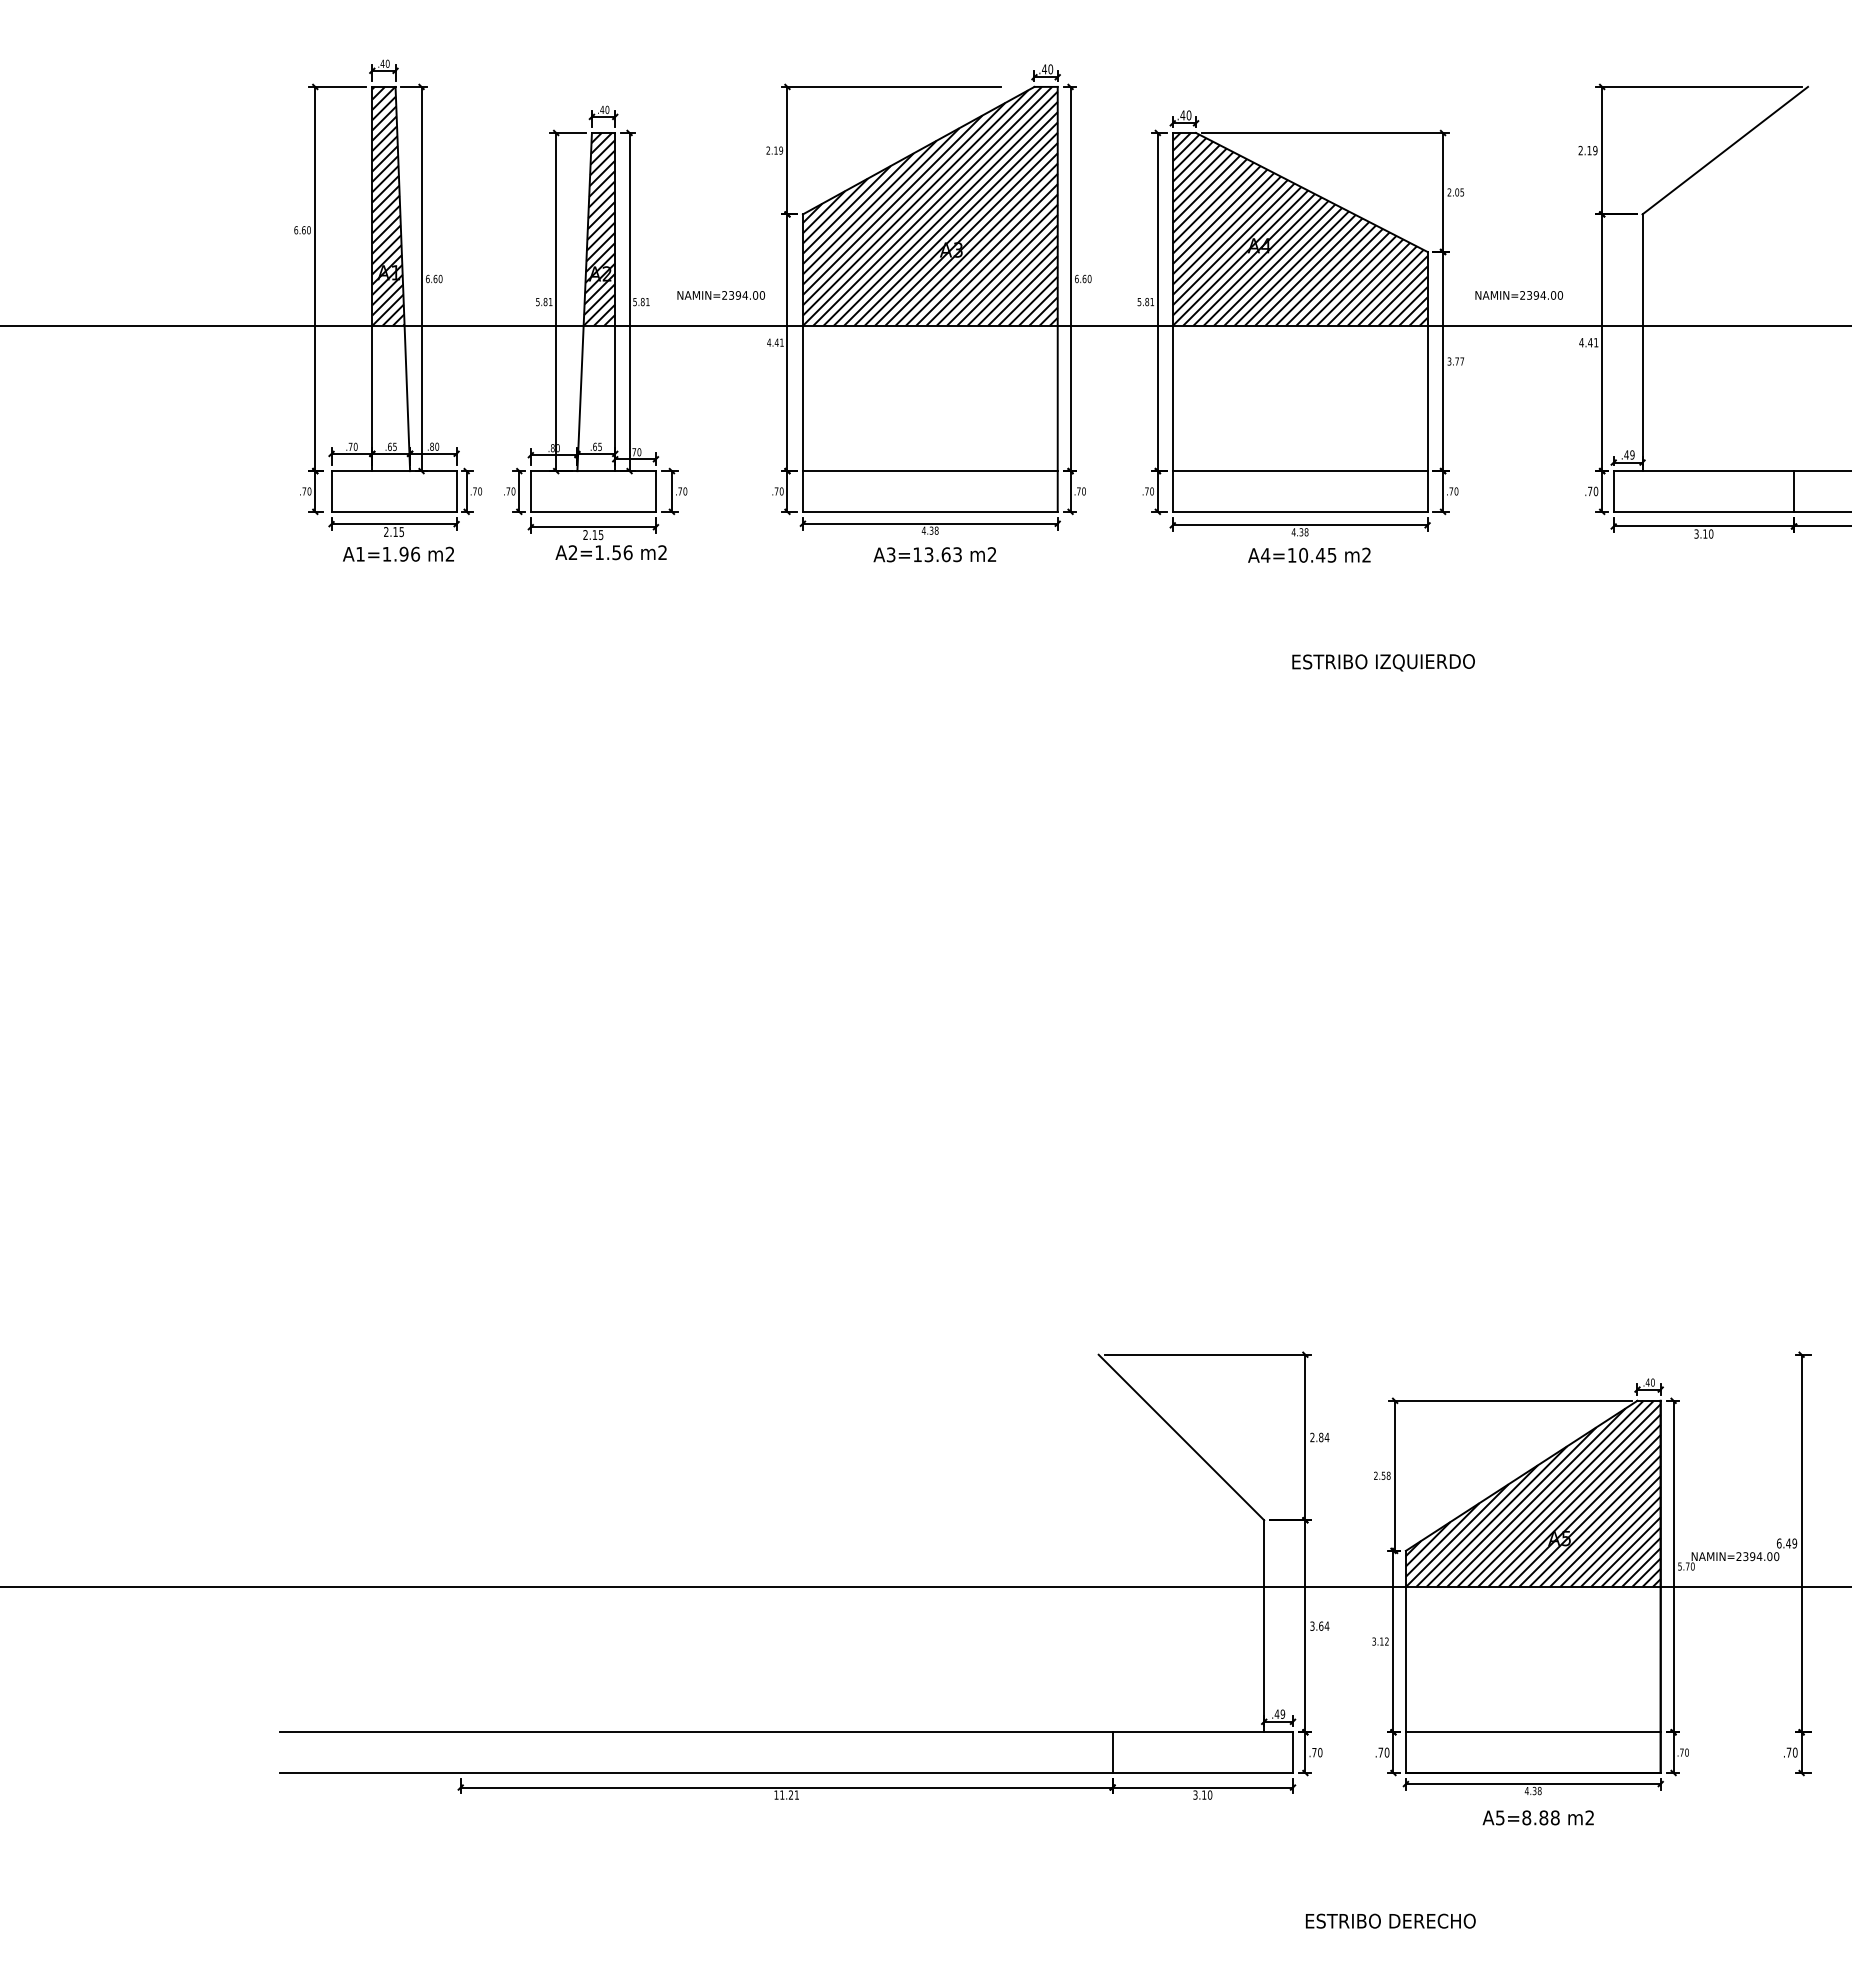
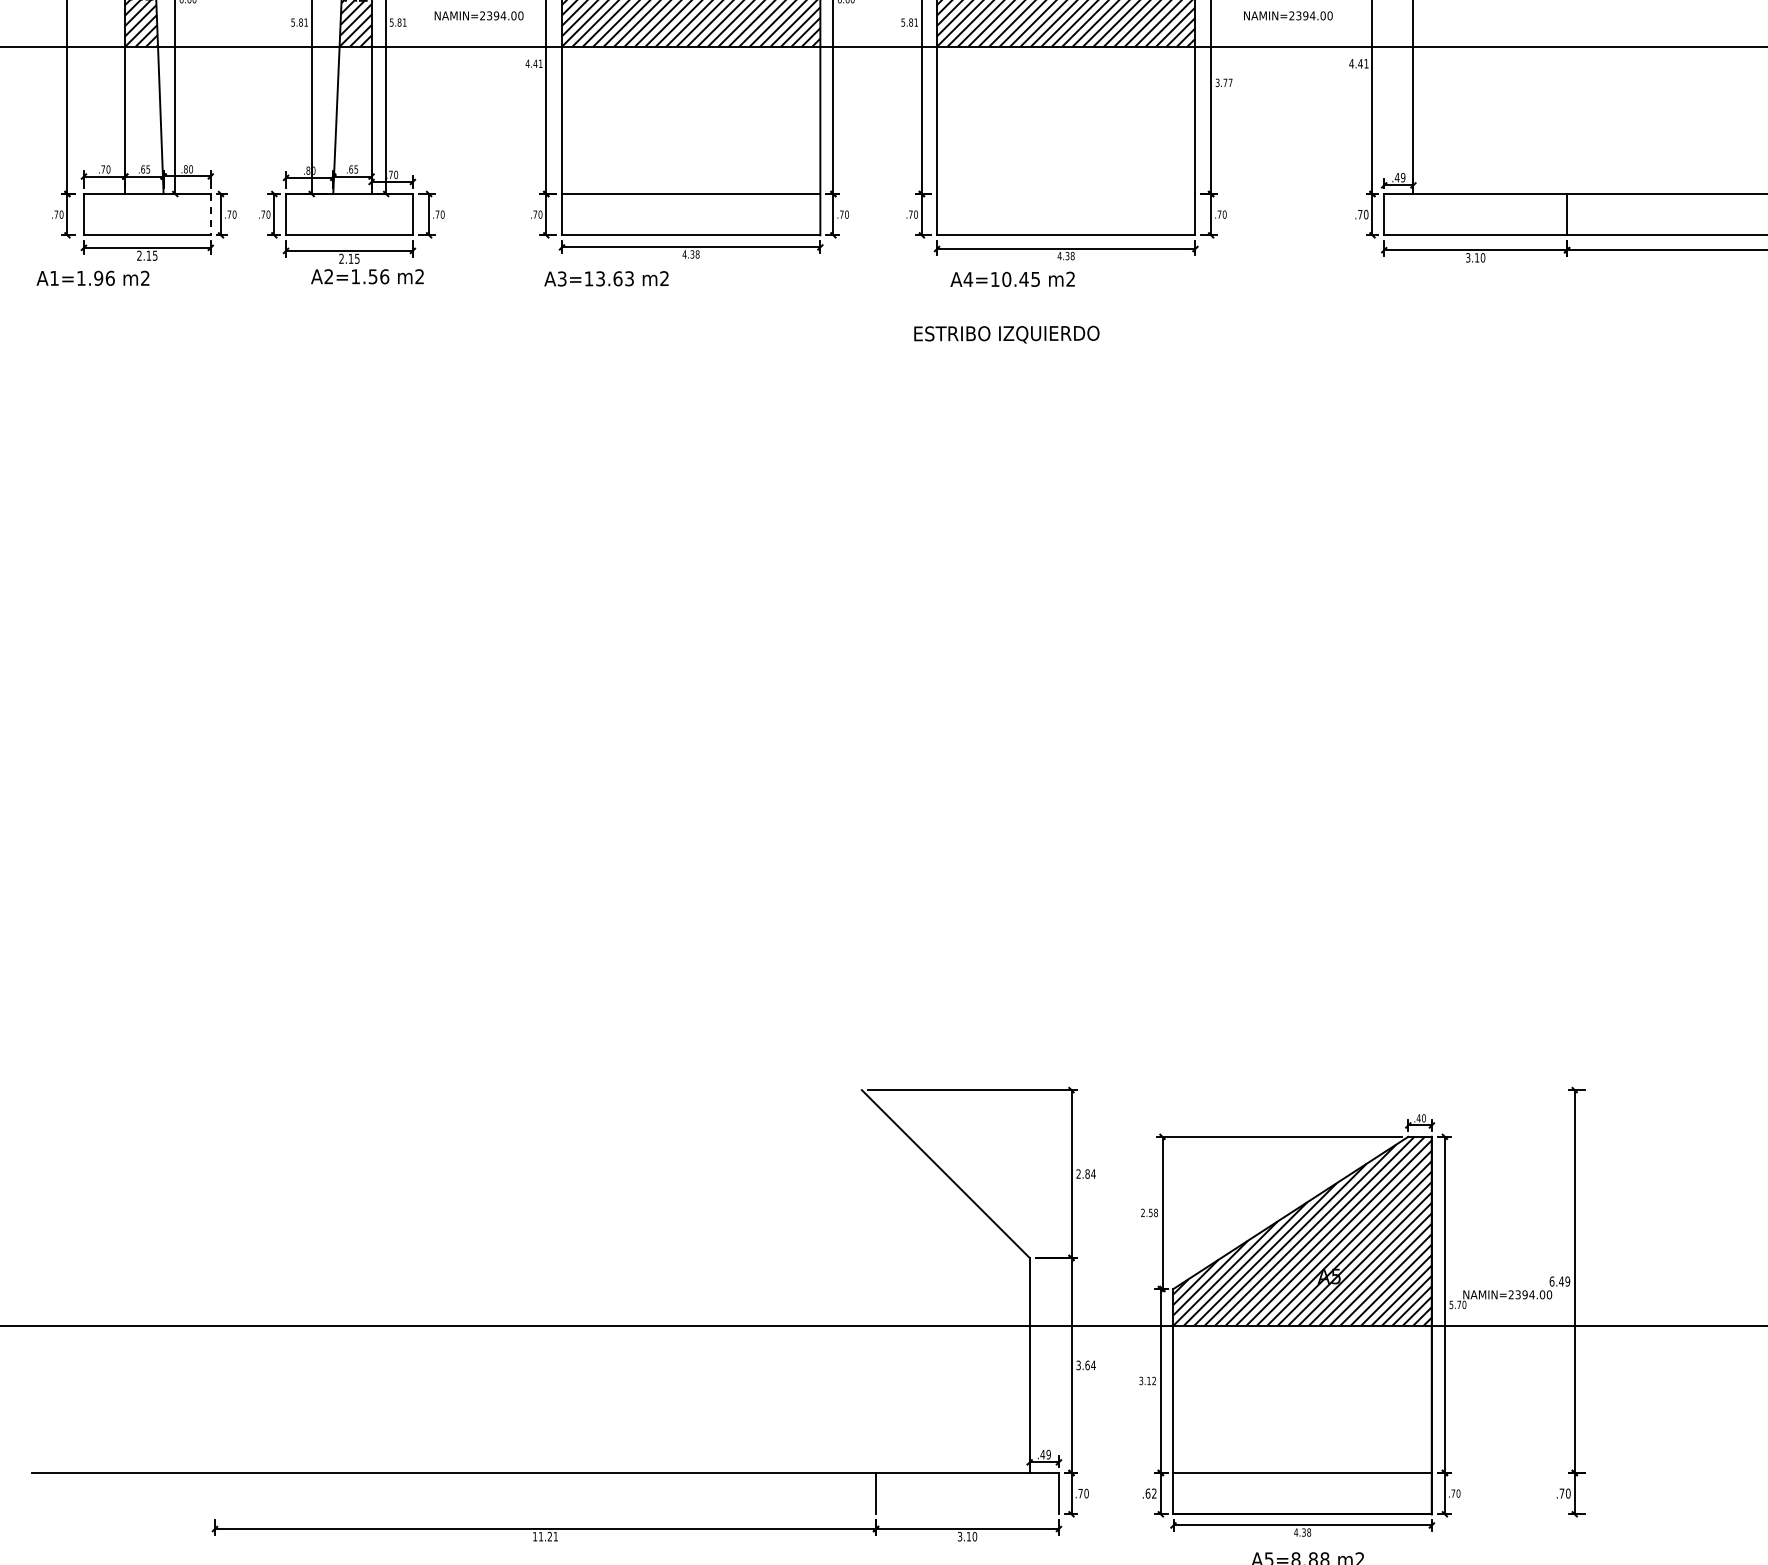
line: (1299, 471) -> (1065, 194), removed
line: (456, 491) -> (210, 214), solid -> dashed
text: (398, 553) -> (93, 277), moved
text: (934, 554) -> (606, 278), moved
text: (1309, 554) -> (1012, 278), moved
text: (1383, 662) -> (1006, 334), moved
text: (1383, 1752) -> (1150, 1493), .70 -> .62
line: (786, 1773) -> (545, 1514), removed

